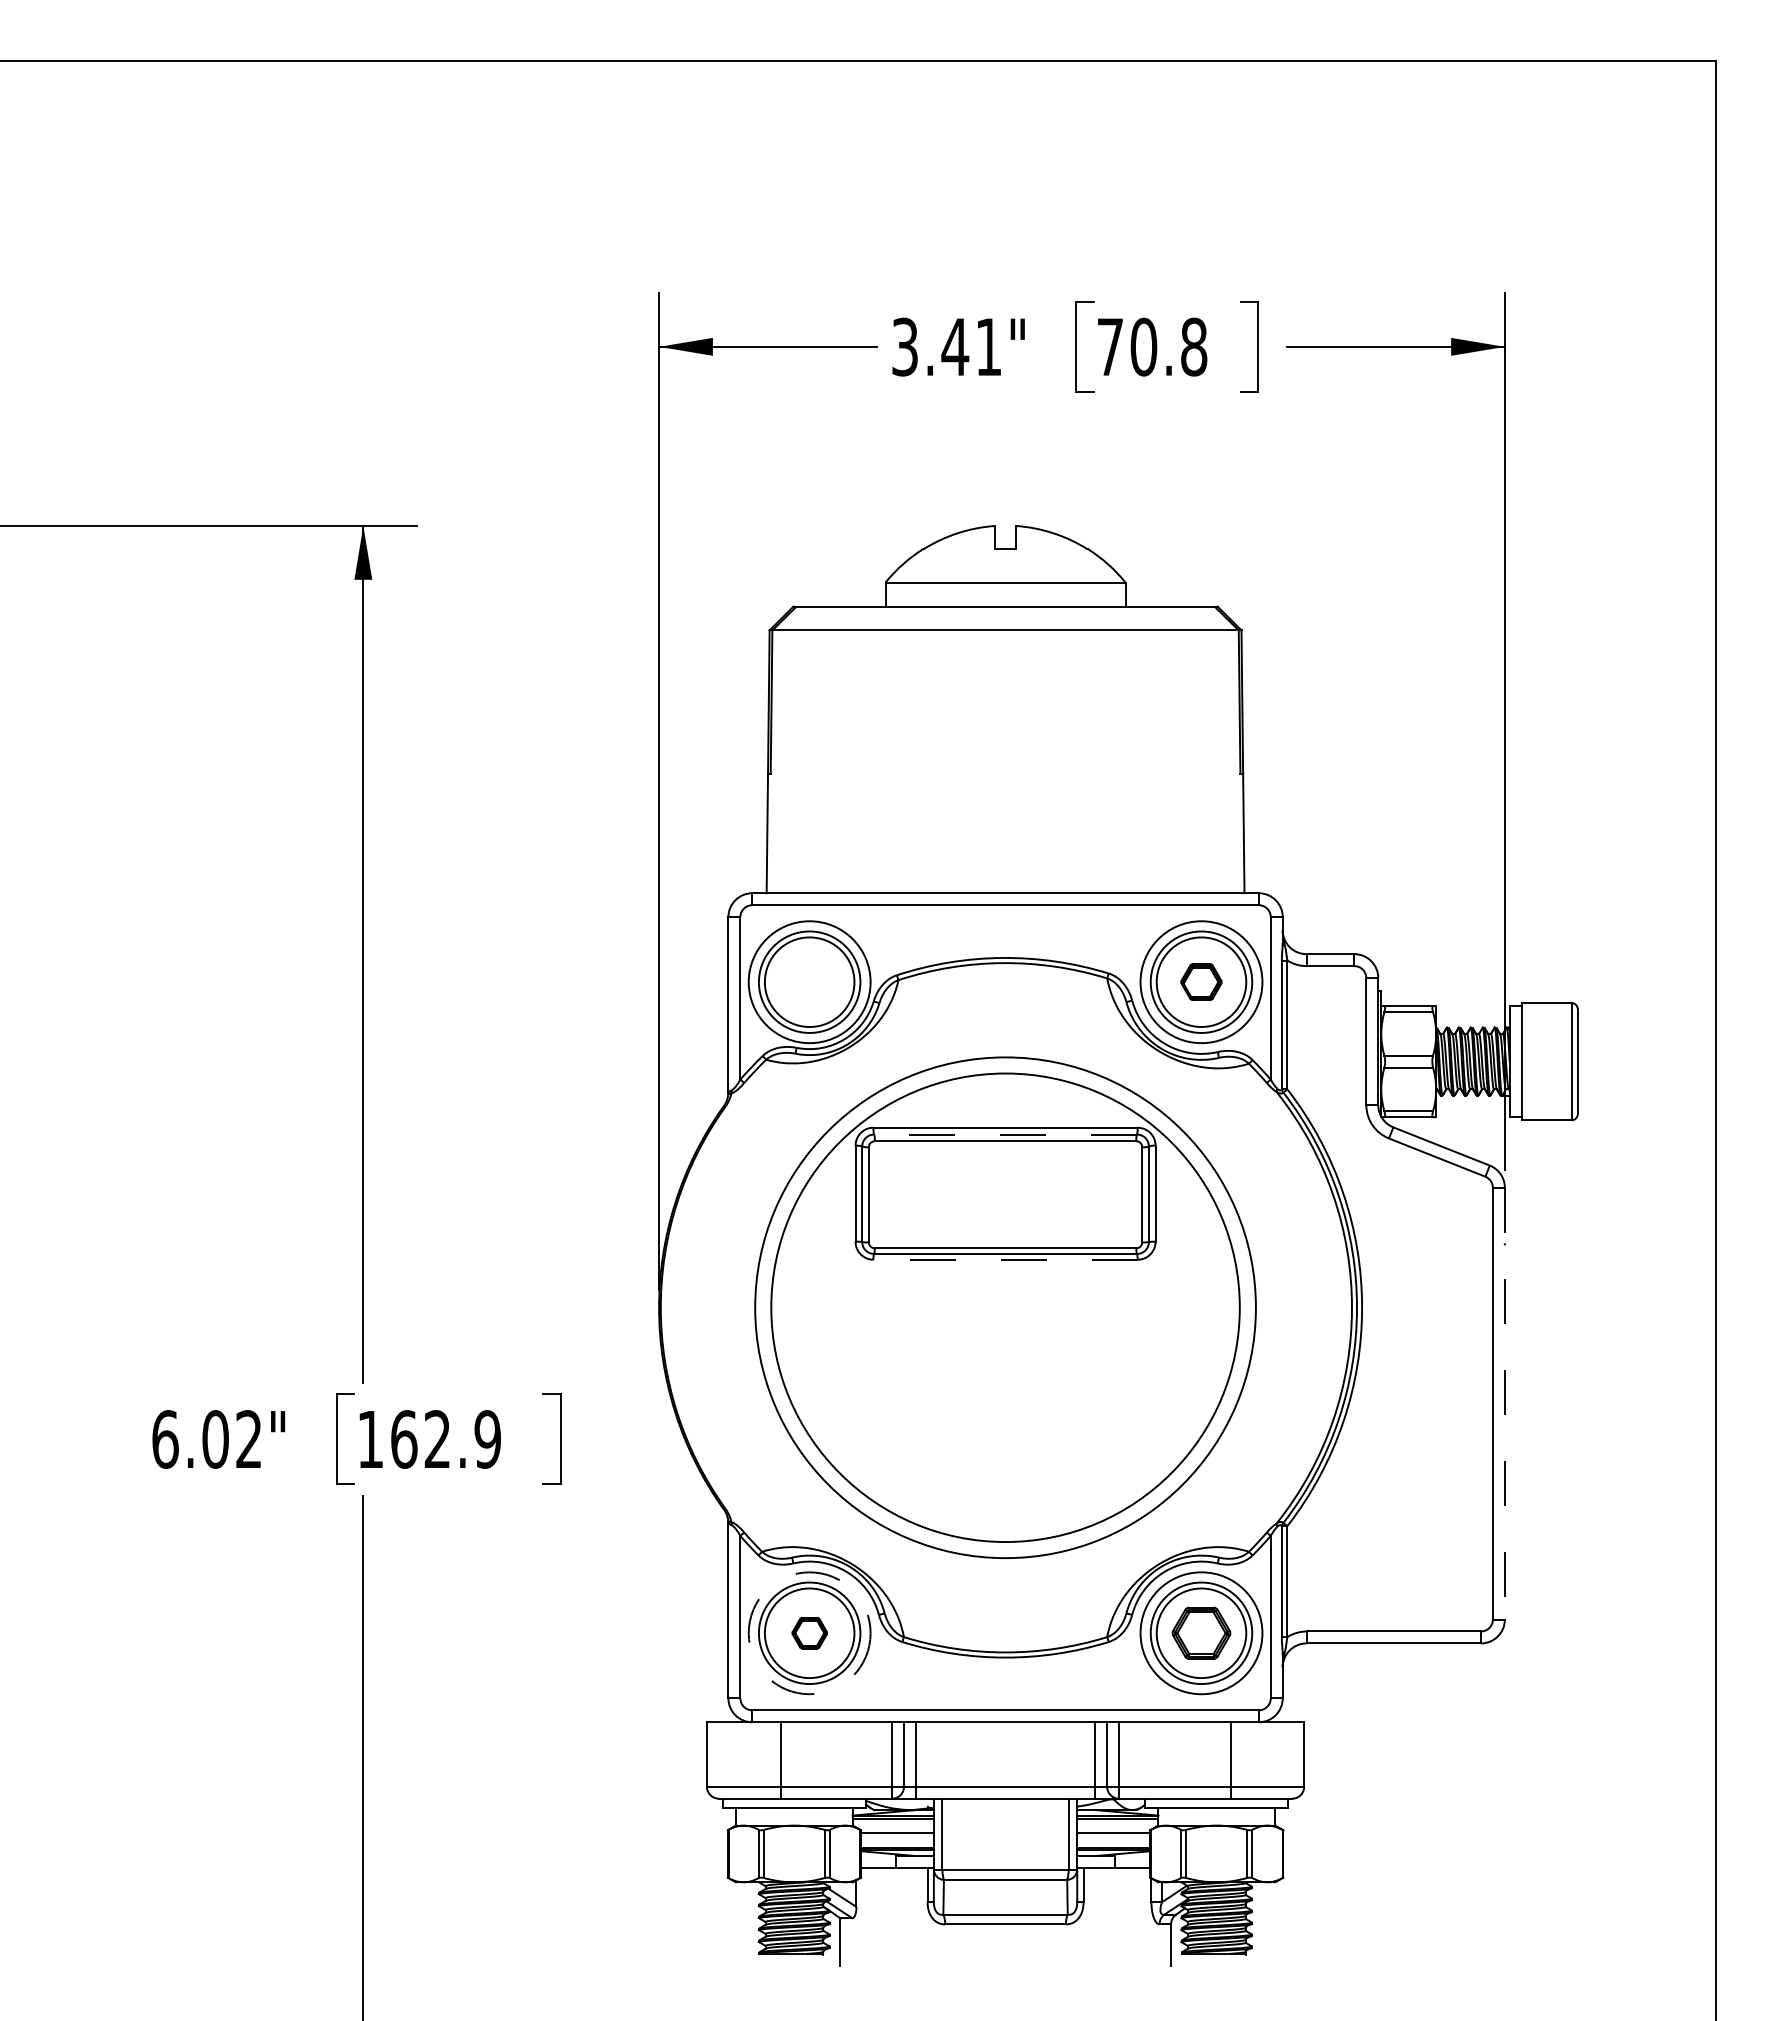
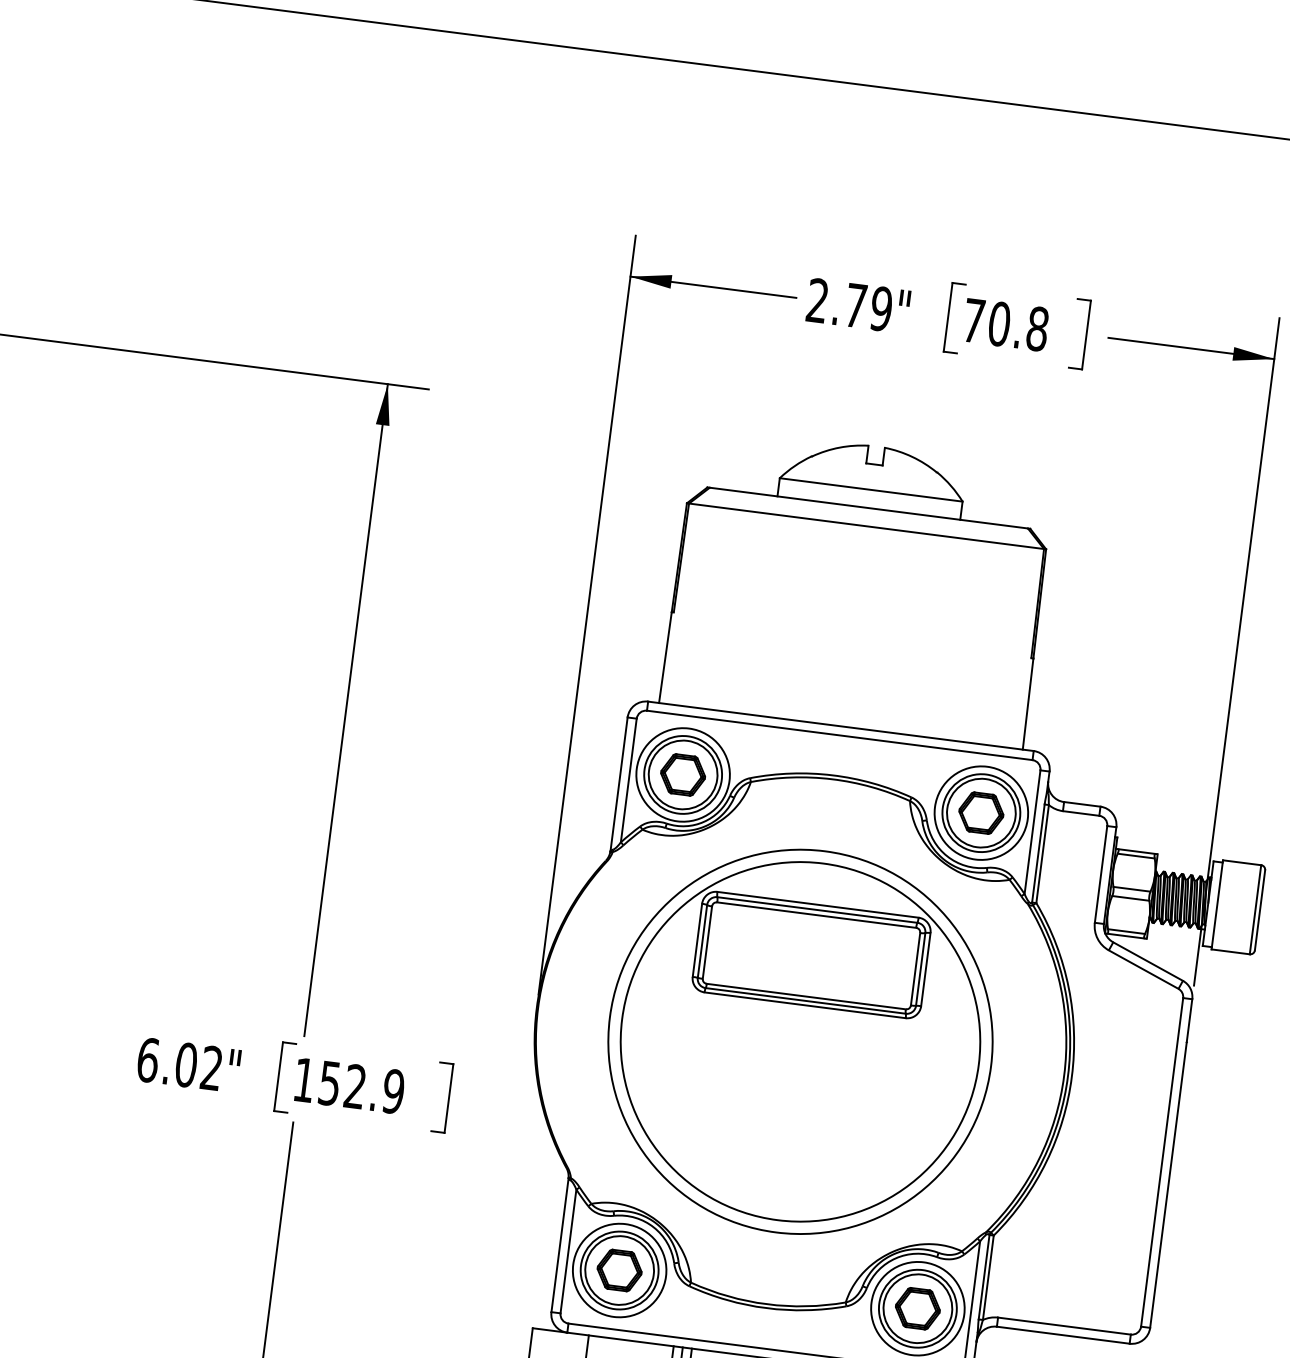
text: (946, 346) -> (849, 304), 3.41" -> 2.79"
part: (809, 981) -> (683, 774), added
part: (1201, 981) -> (981, 812), size x1.43
line: (1005, 1134) -> (817, 909), dashed -> solid
line: (1005, 1259) -> (805, 1005), dashed -> solid
line: (1504, 1403) -> (1170, 1163), dashed -> solid
text: (404, 1439) -> (330, 1083), 162.9 -> 152.9
part: (809, 1632) -> (619, 1269), size x1.67
circle: (809, 1633) -> (619, 1270), dashed -> solid

